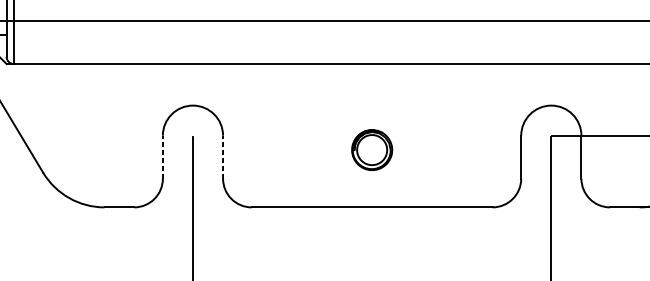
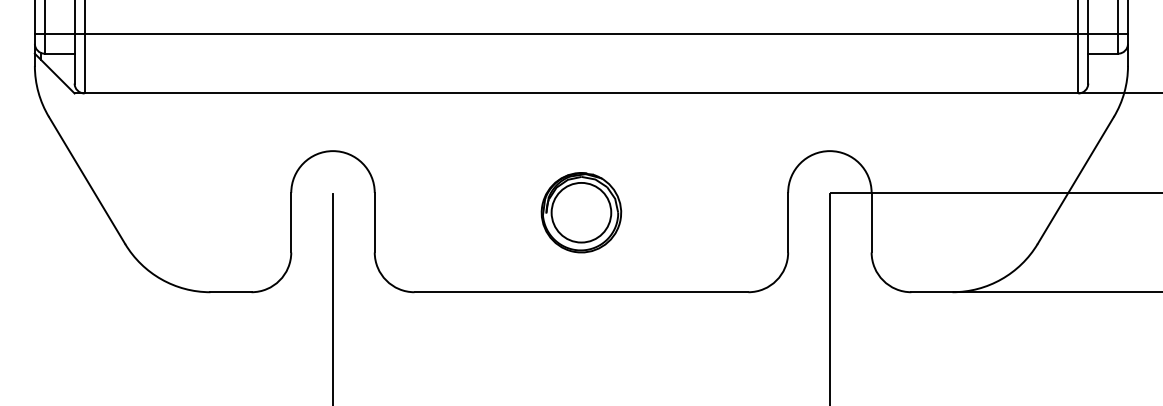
part: (372, 149) -> (581, 212), size x1.43
line: (163, 157) -> (291, 222), dashed -> solid
line: (222, 157) -> (374, 222), dashed -> solid

